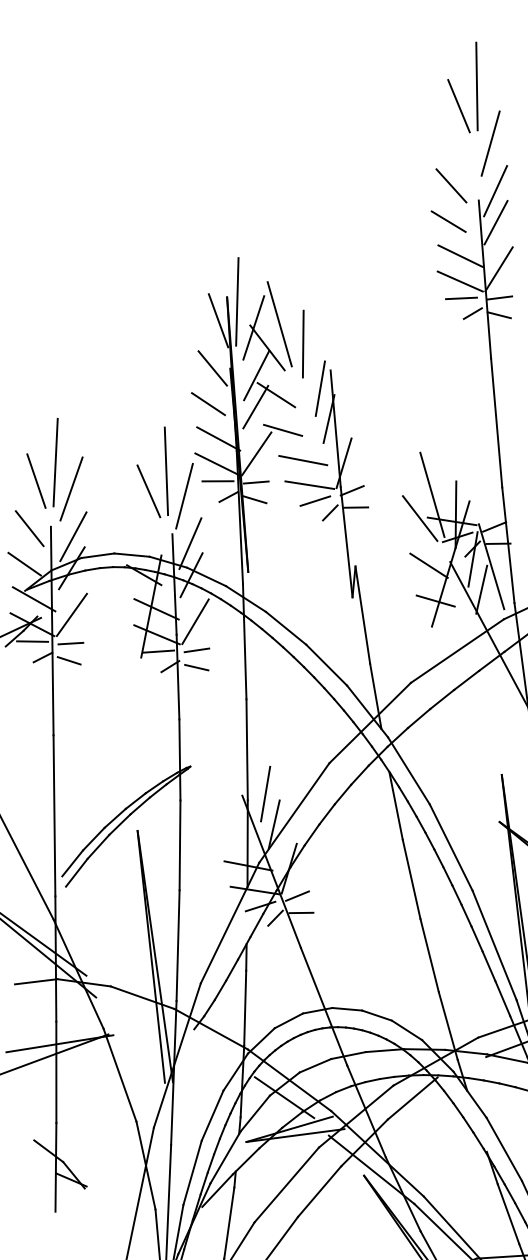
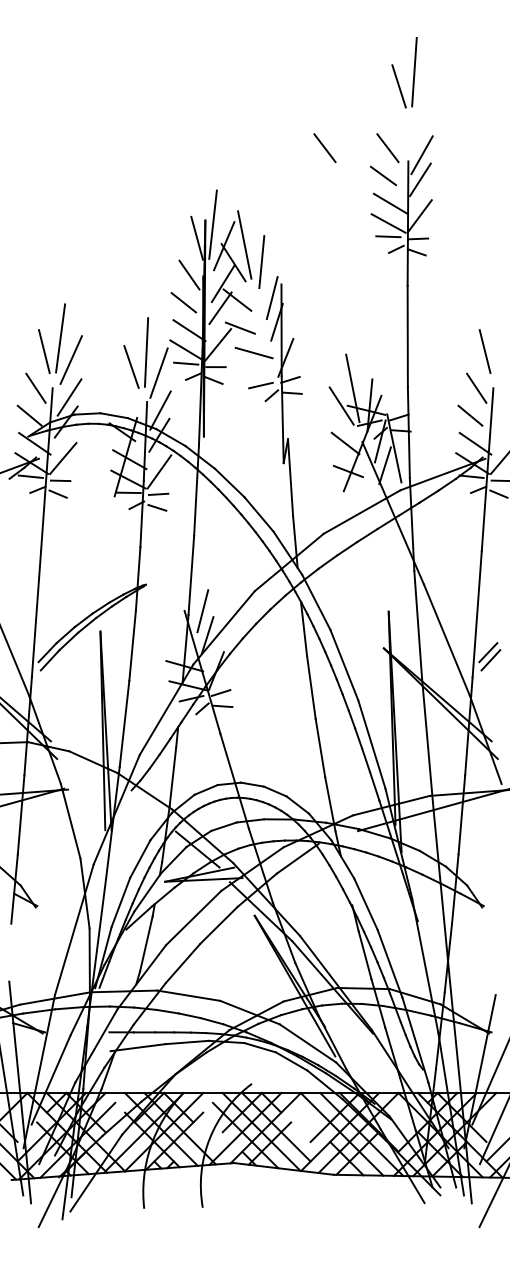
line: (490, 143) -> (421, 117), removed
line: (370, 193) -> (324, 148), added
line: (309, 484) -> (257, 372), removed

